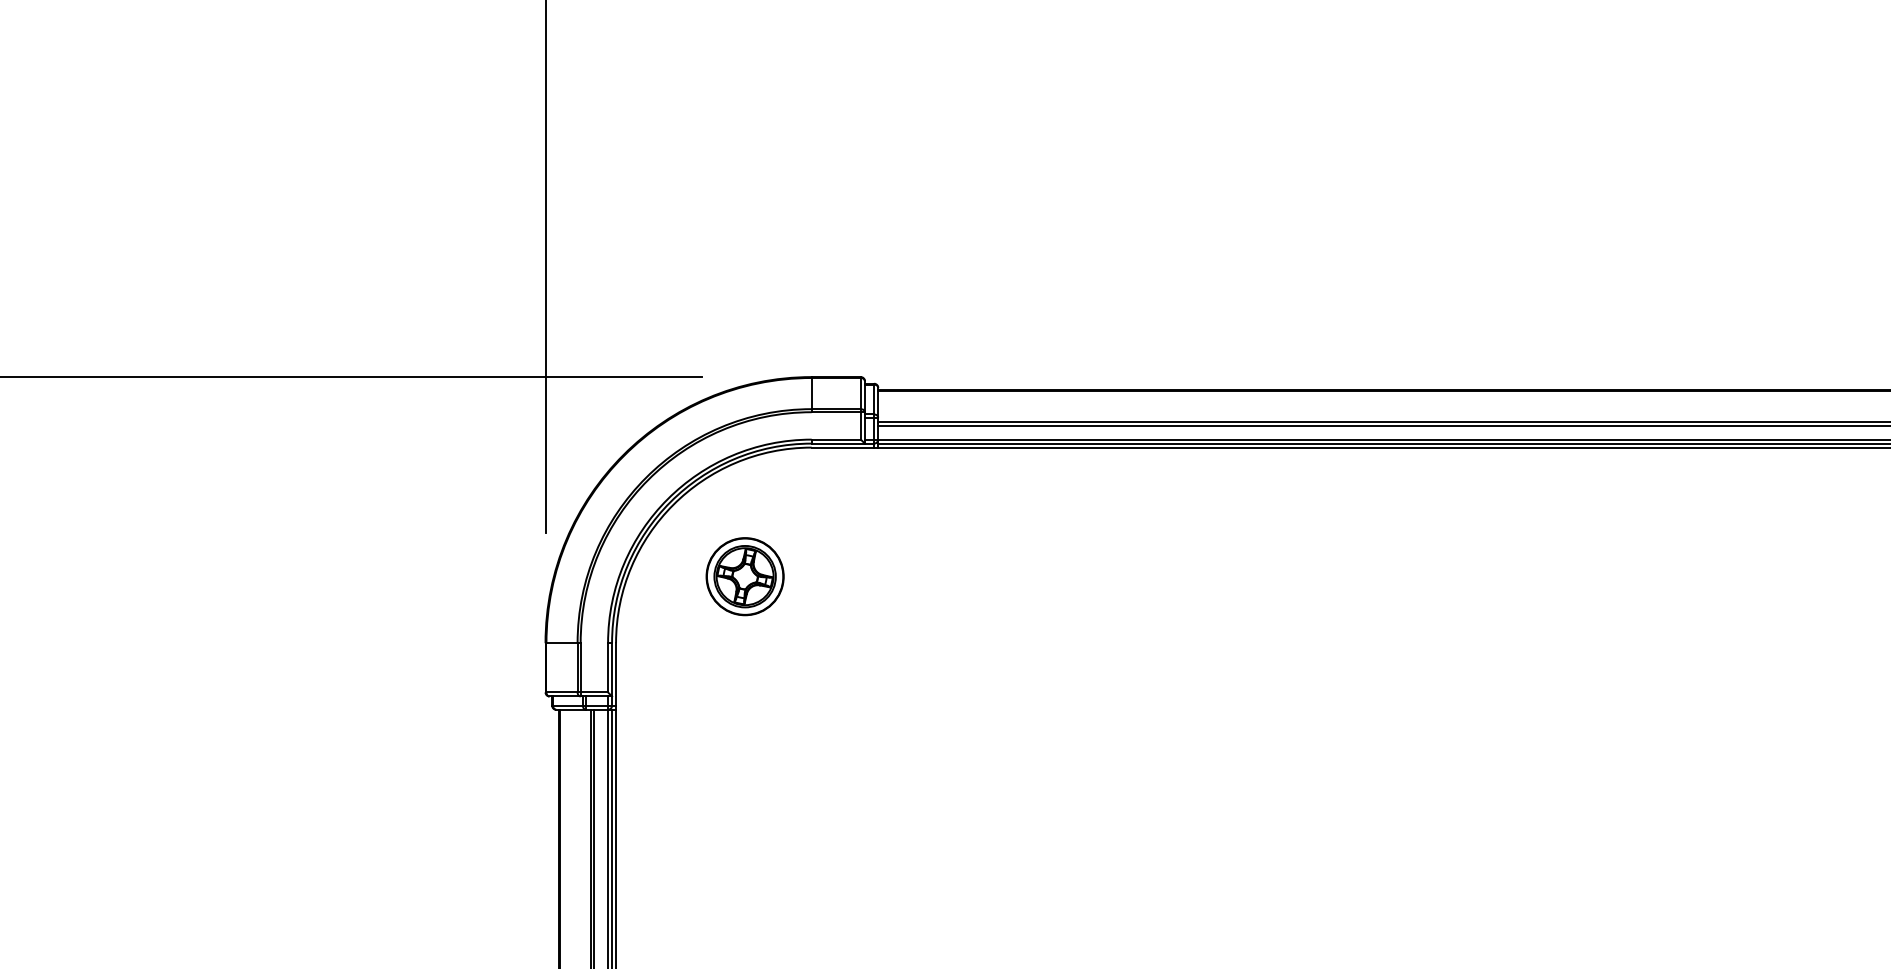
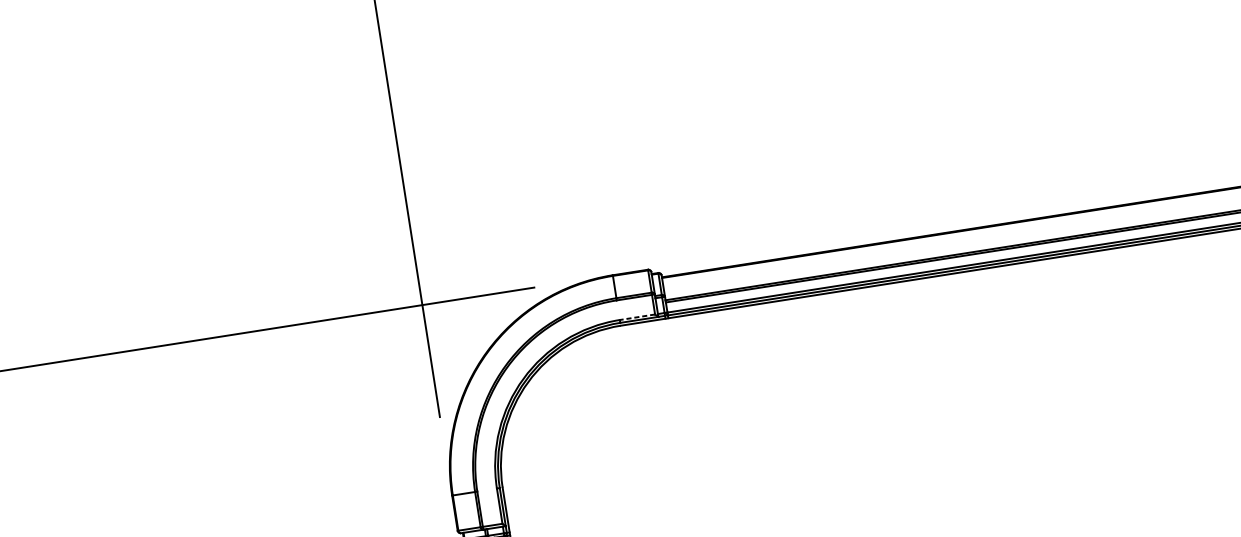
line: (836, 439) -> (637, 317), solid -> dashed
part: (744, 576) -> (587, 425), removed

